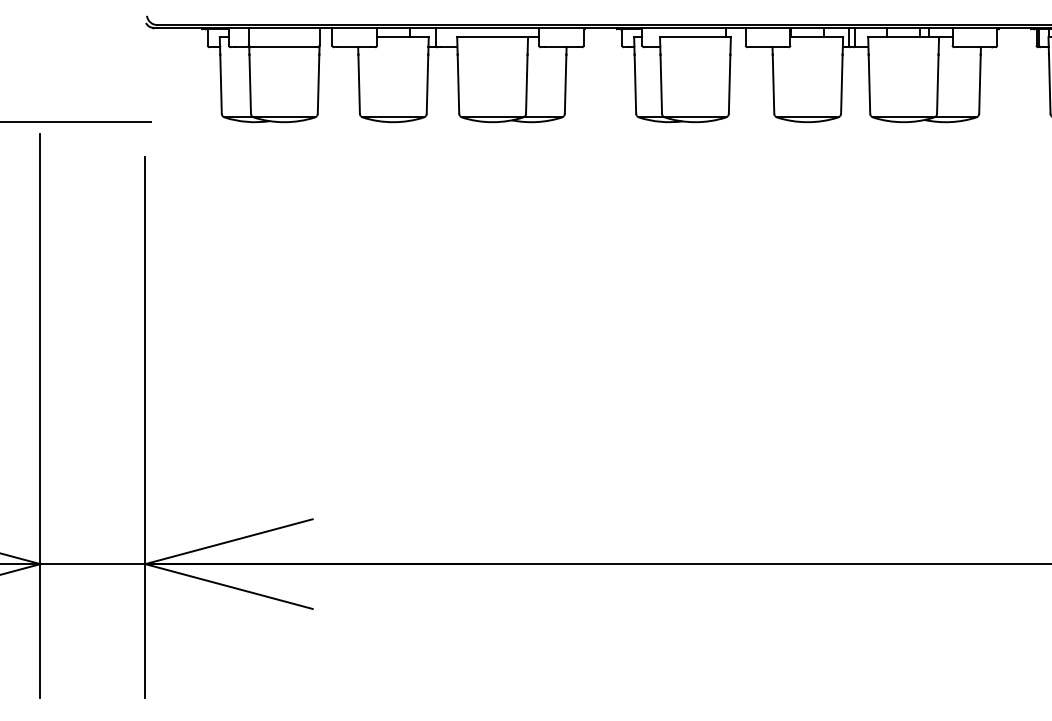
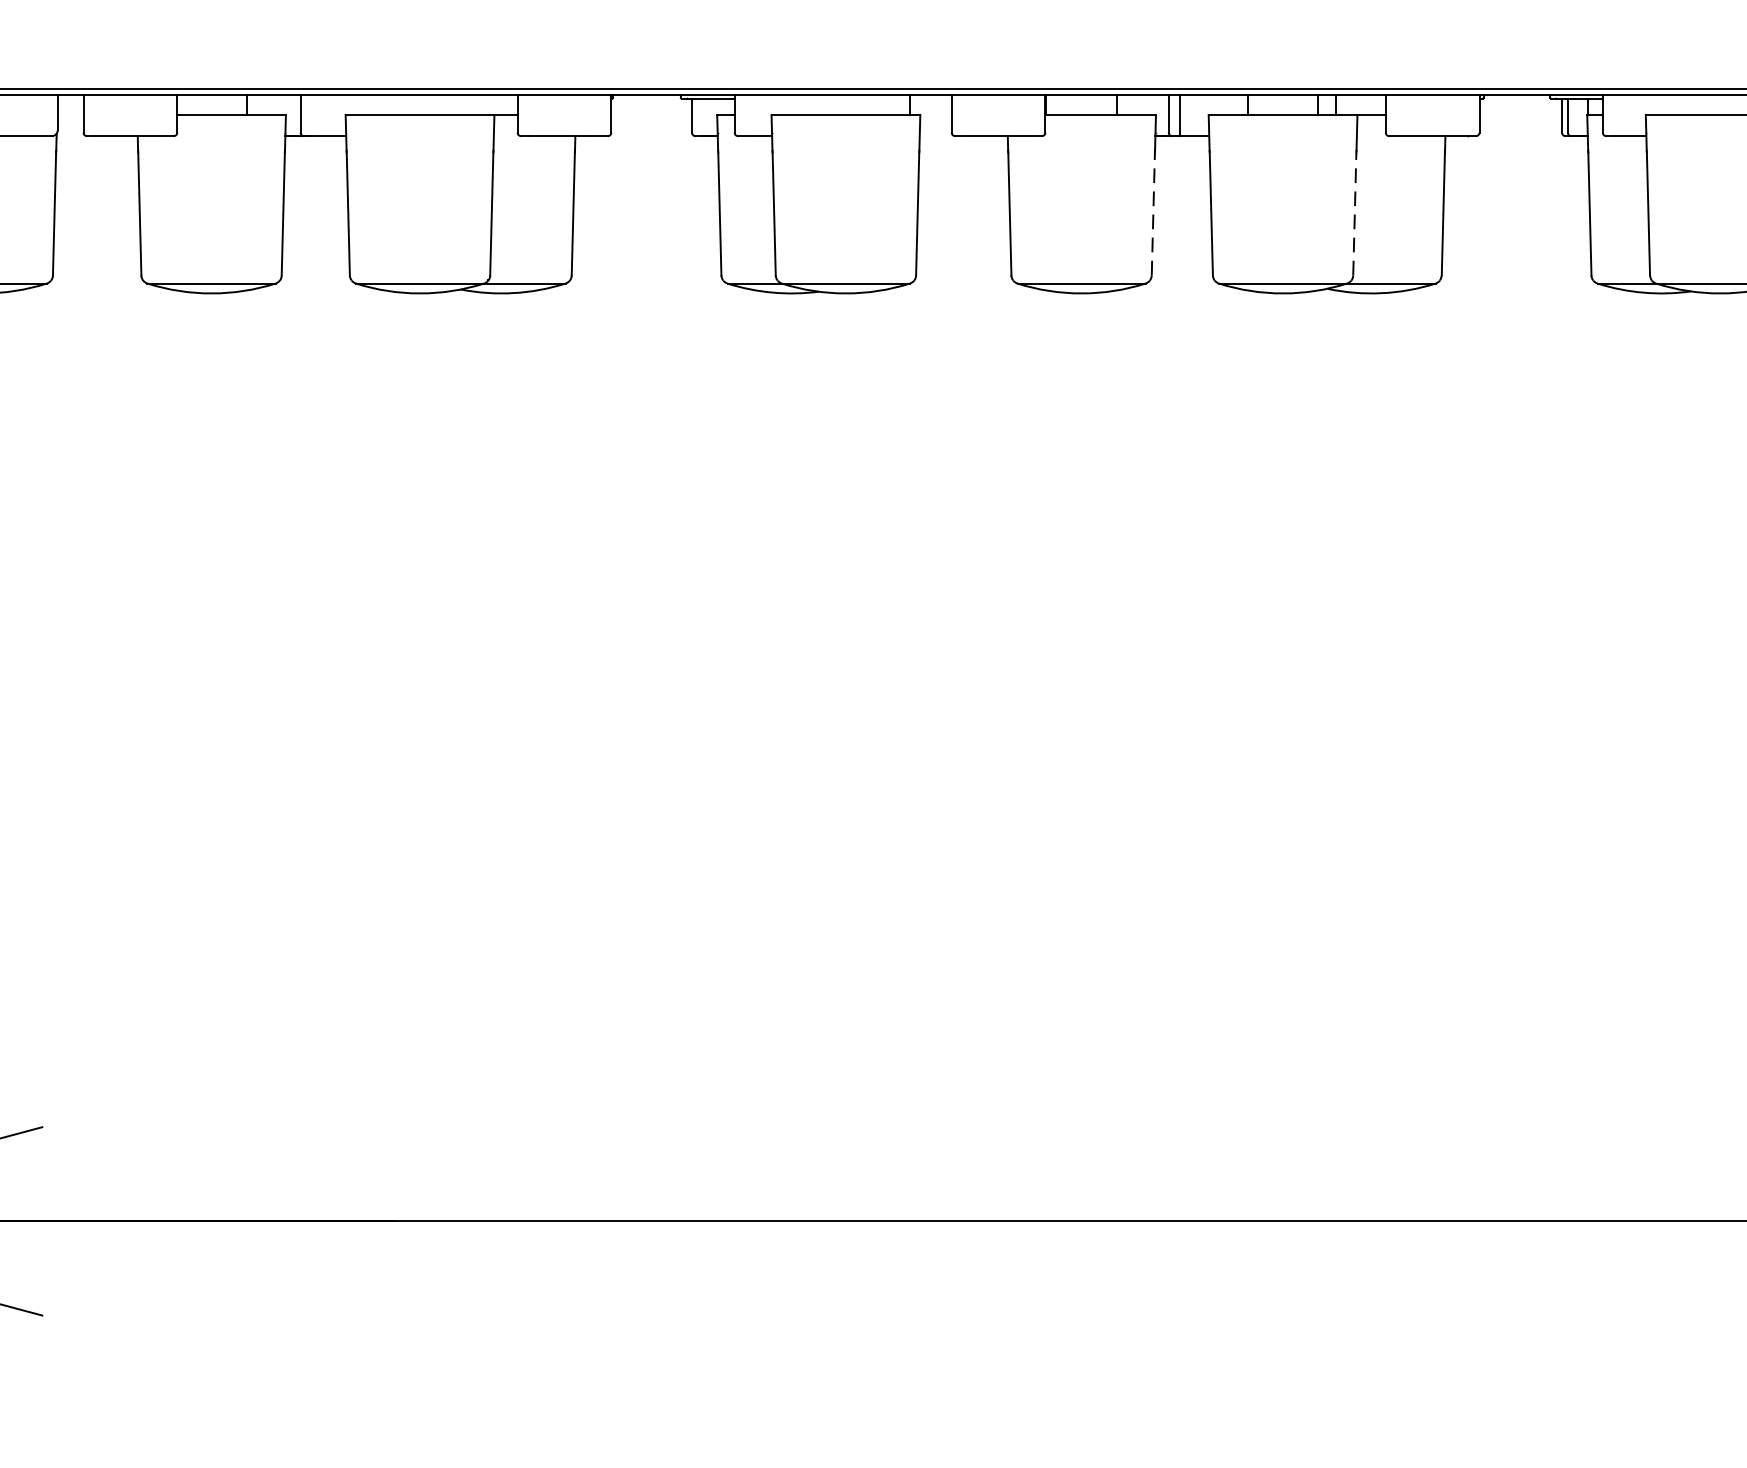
line: (841, 83) -> (1152, 212), solid -> dashed
line: (937, 83) -> (1354, 212), solid -> dashed

